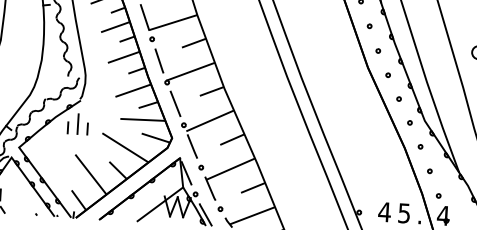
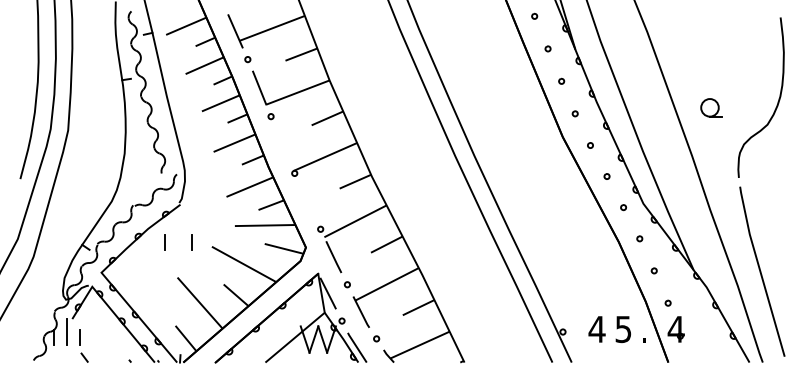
line: (159, 60) -> (282, 144), removed
line: (175, 103) -> (307, 201), removed
line: (77, 124) -> (178, 236), removed

